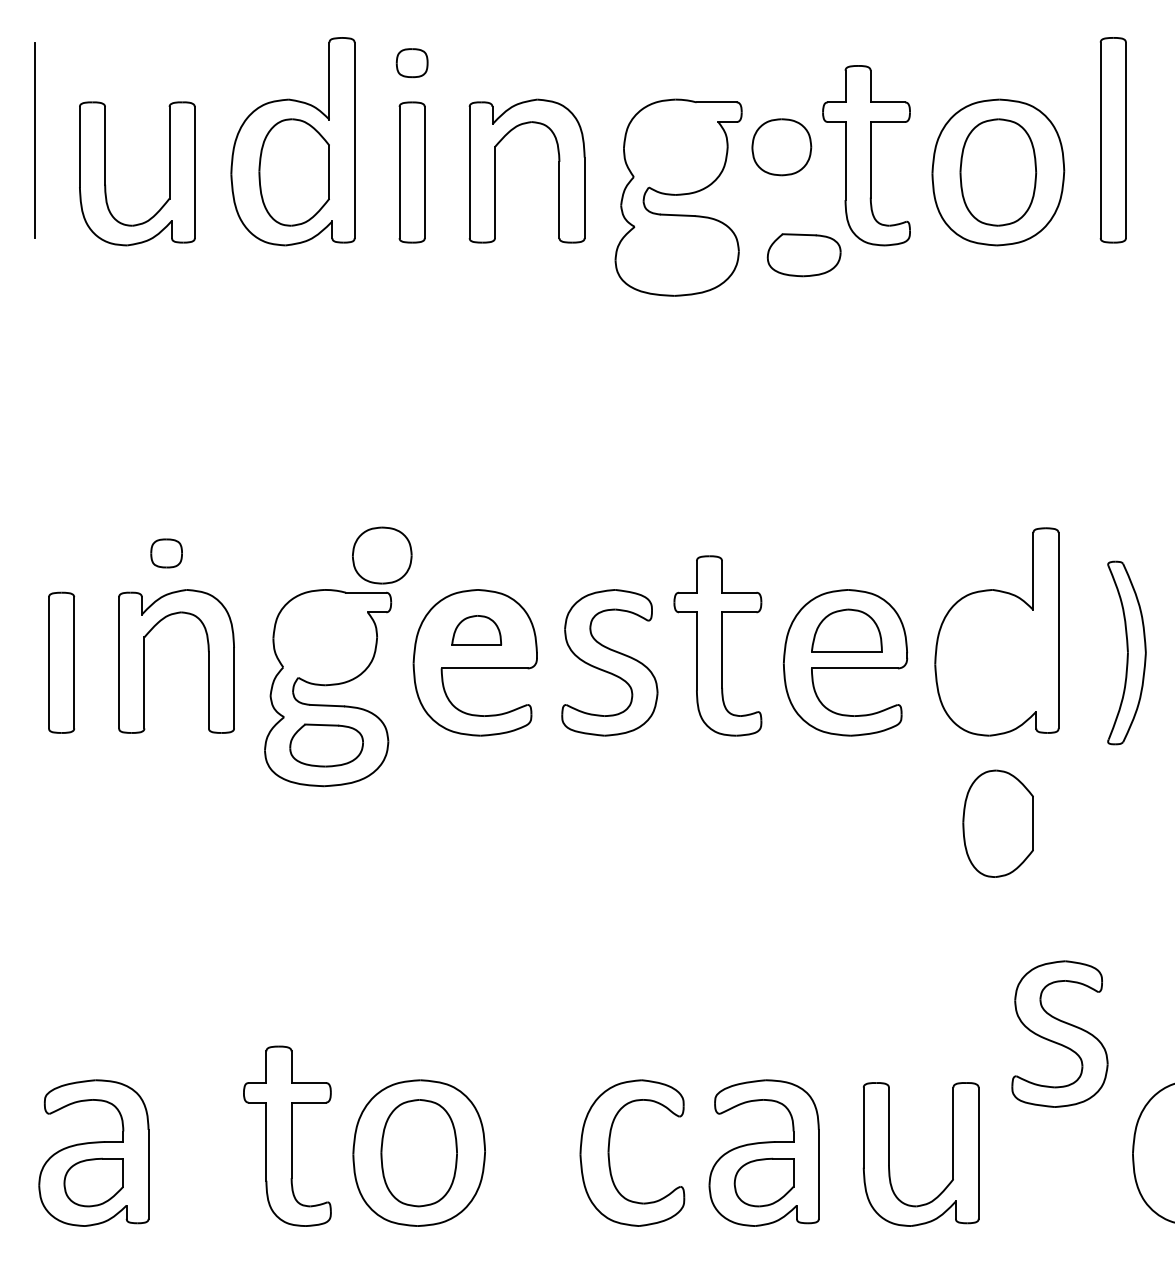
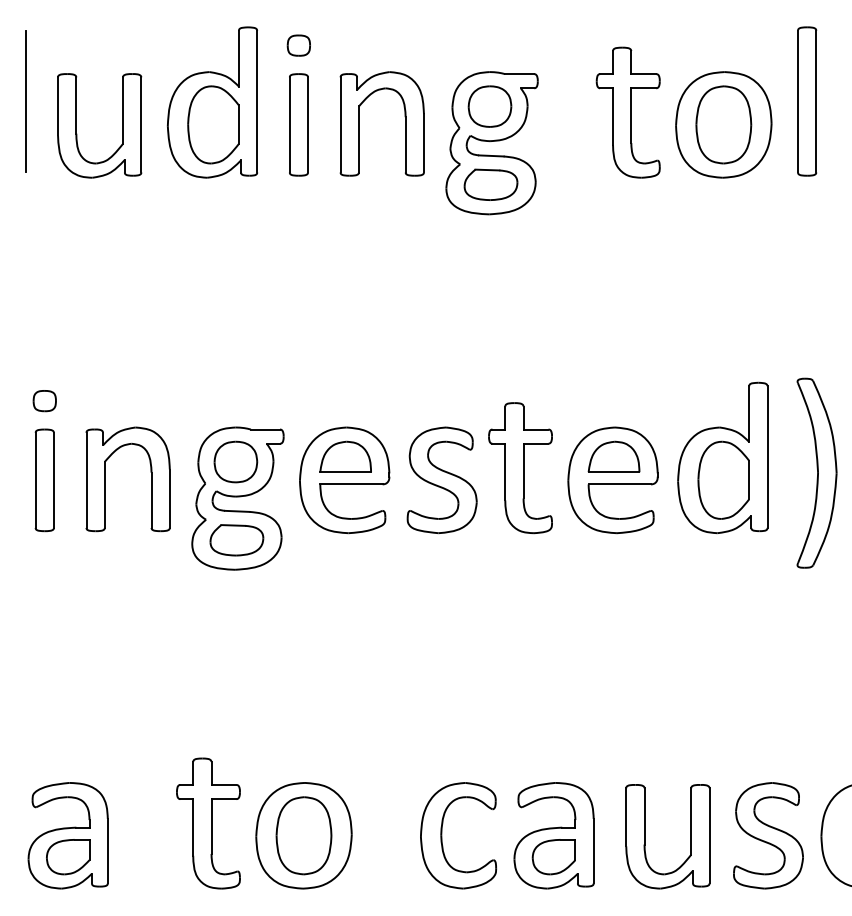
part: (781, 147) -> (489, 106), moved
part: (803, 255) -> (490, 185), moved
part: (166, 553) -> (44, 401), moved
part: (382, 555) -> (236, 461), moved
part: (476, 630) -> (345, 456), size x1.43
part: (1126, 652) -> (816, 472), size x1.43
part: (997, 823) -> (723, 480), moved
part: (1059, 1033) -> (768, 835), moved

